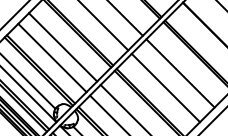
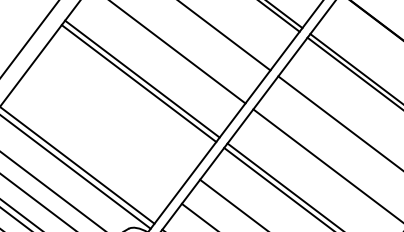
line: (62, 47) -> (113, 115), removed
line: (52, 57) -> (96, 138), removed

